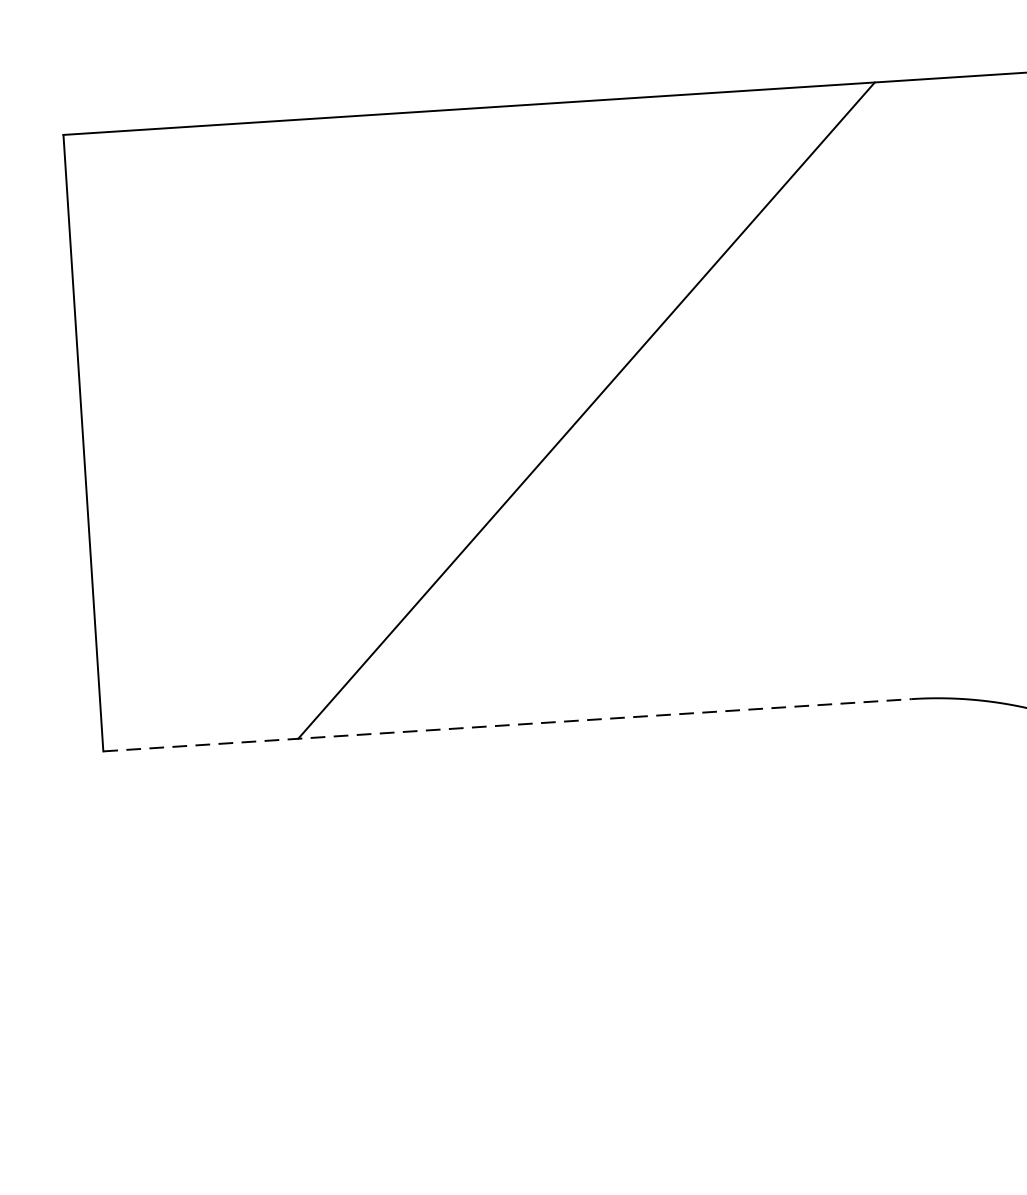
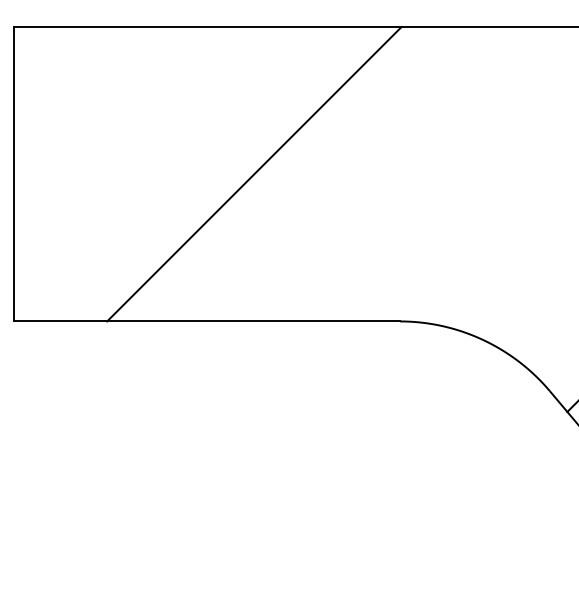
line: (506, 725) -> (206, 321), dashed -> solid

